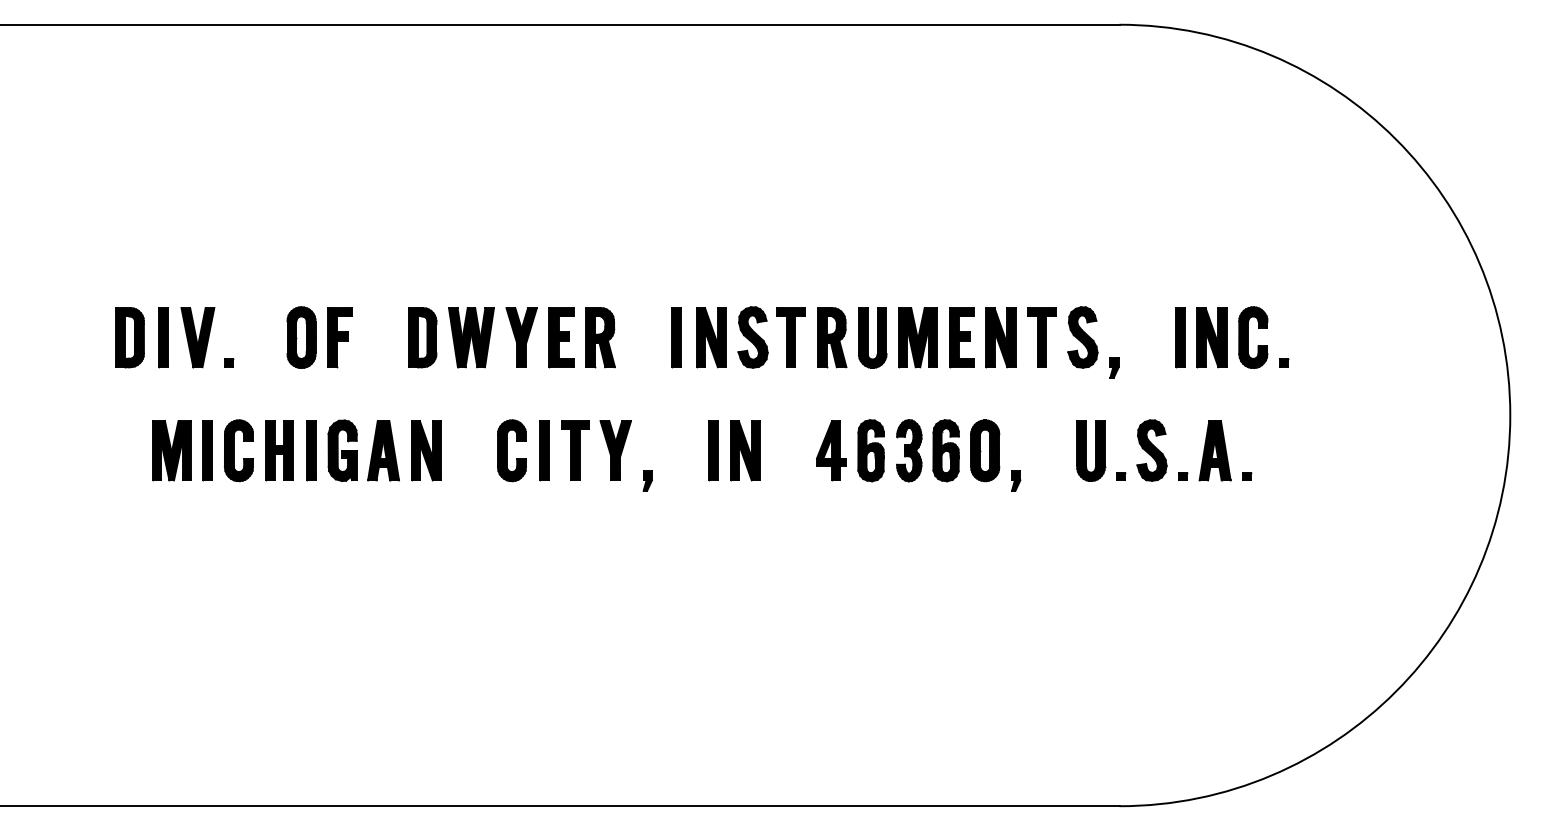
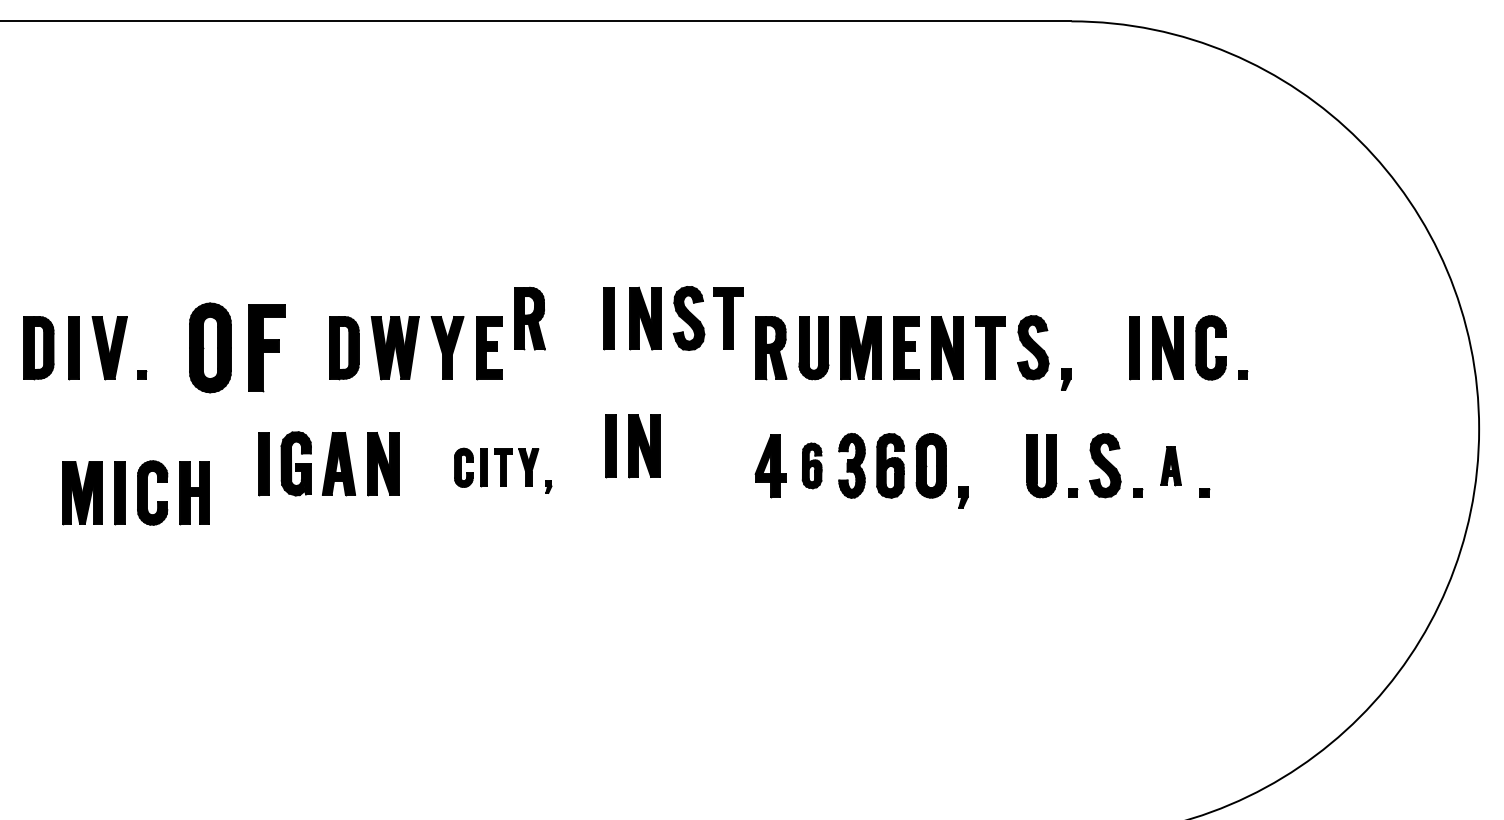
part: (319, 337) -> (236, 347), size x1.4
part: (600, 337) -> (529, 318), moved
part: (738, 337) -> (673, 318), moved
part: (222, 450) -> (135, 492), moved
part: (373, 450) -> (328, 463), moved
part: (734, 450) -> (633, 445), moved
part: (870, 450) -> (811, 465), size x0.7
part: (1214, 450) -> (1170, 465), size x0.6
part: (574, 455) -> (502, 470), size x0.6

